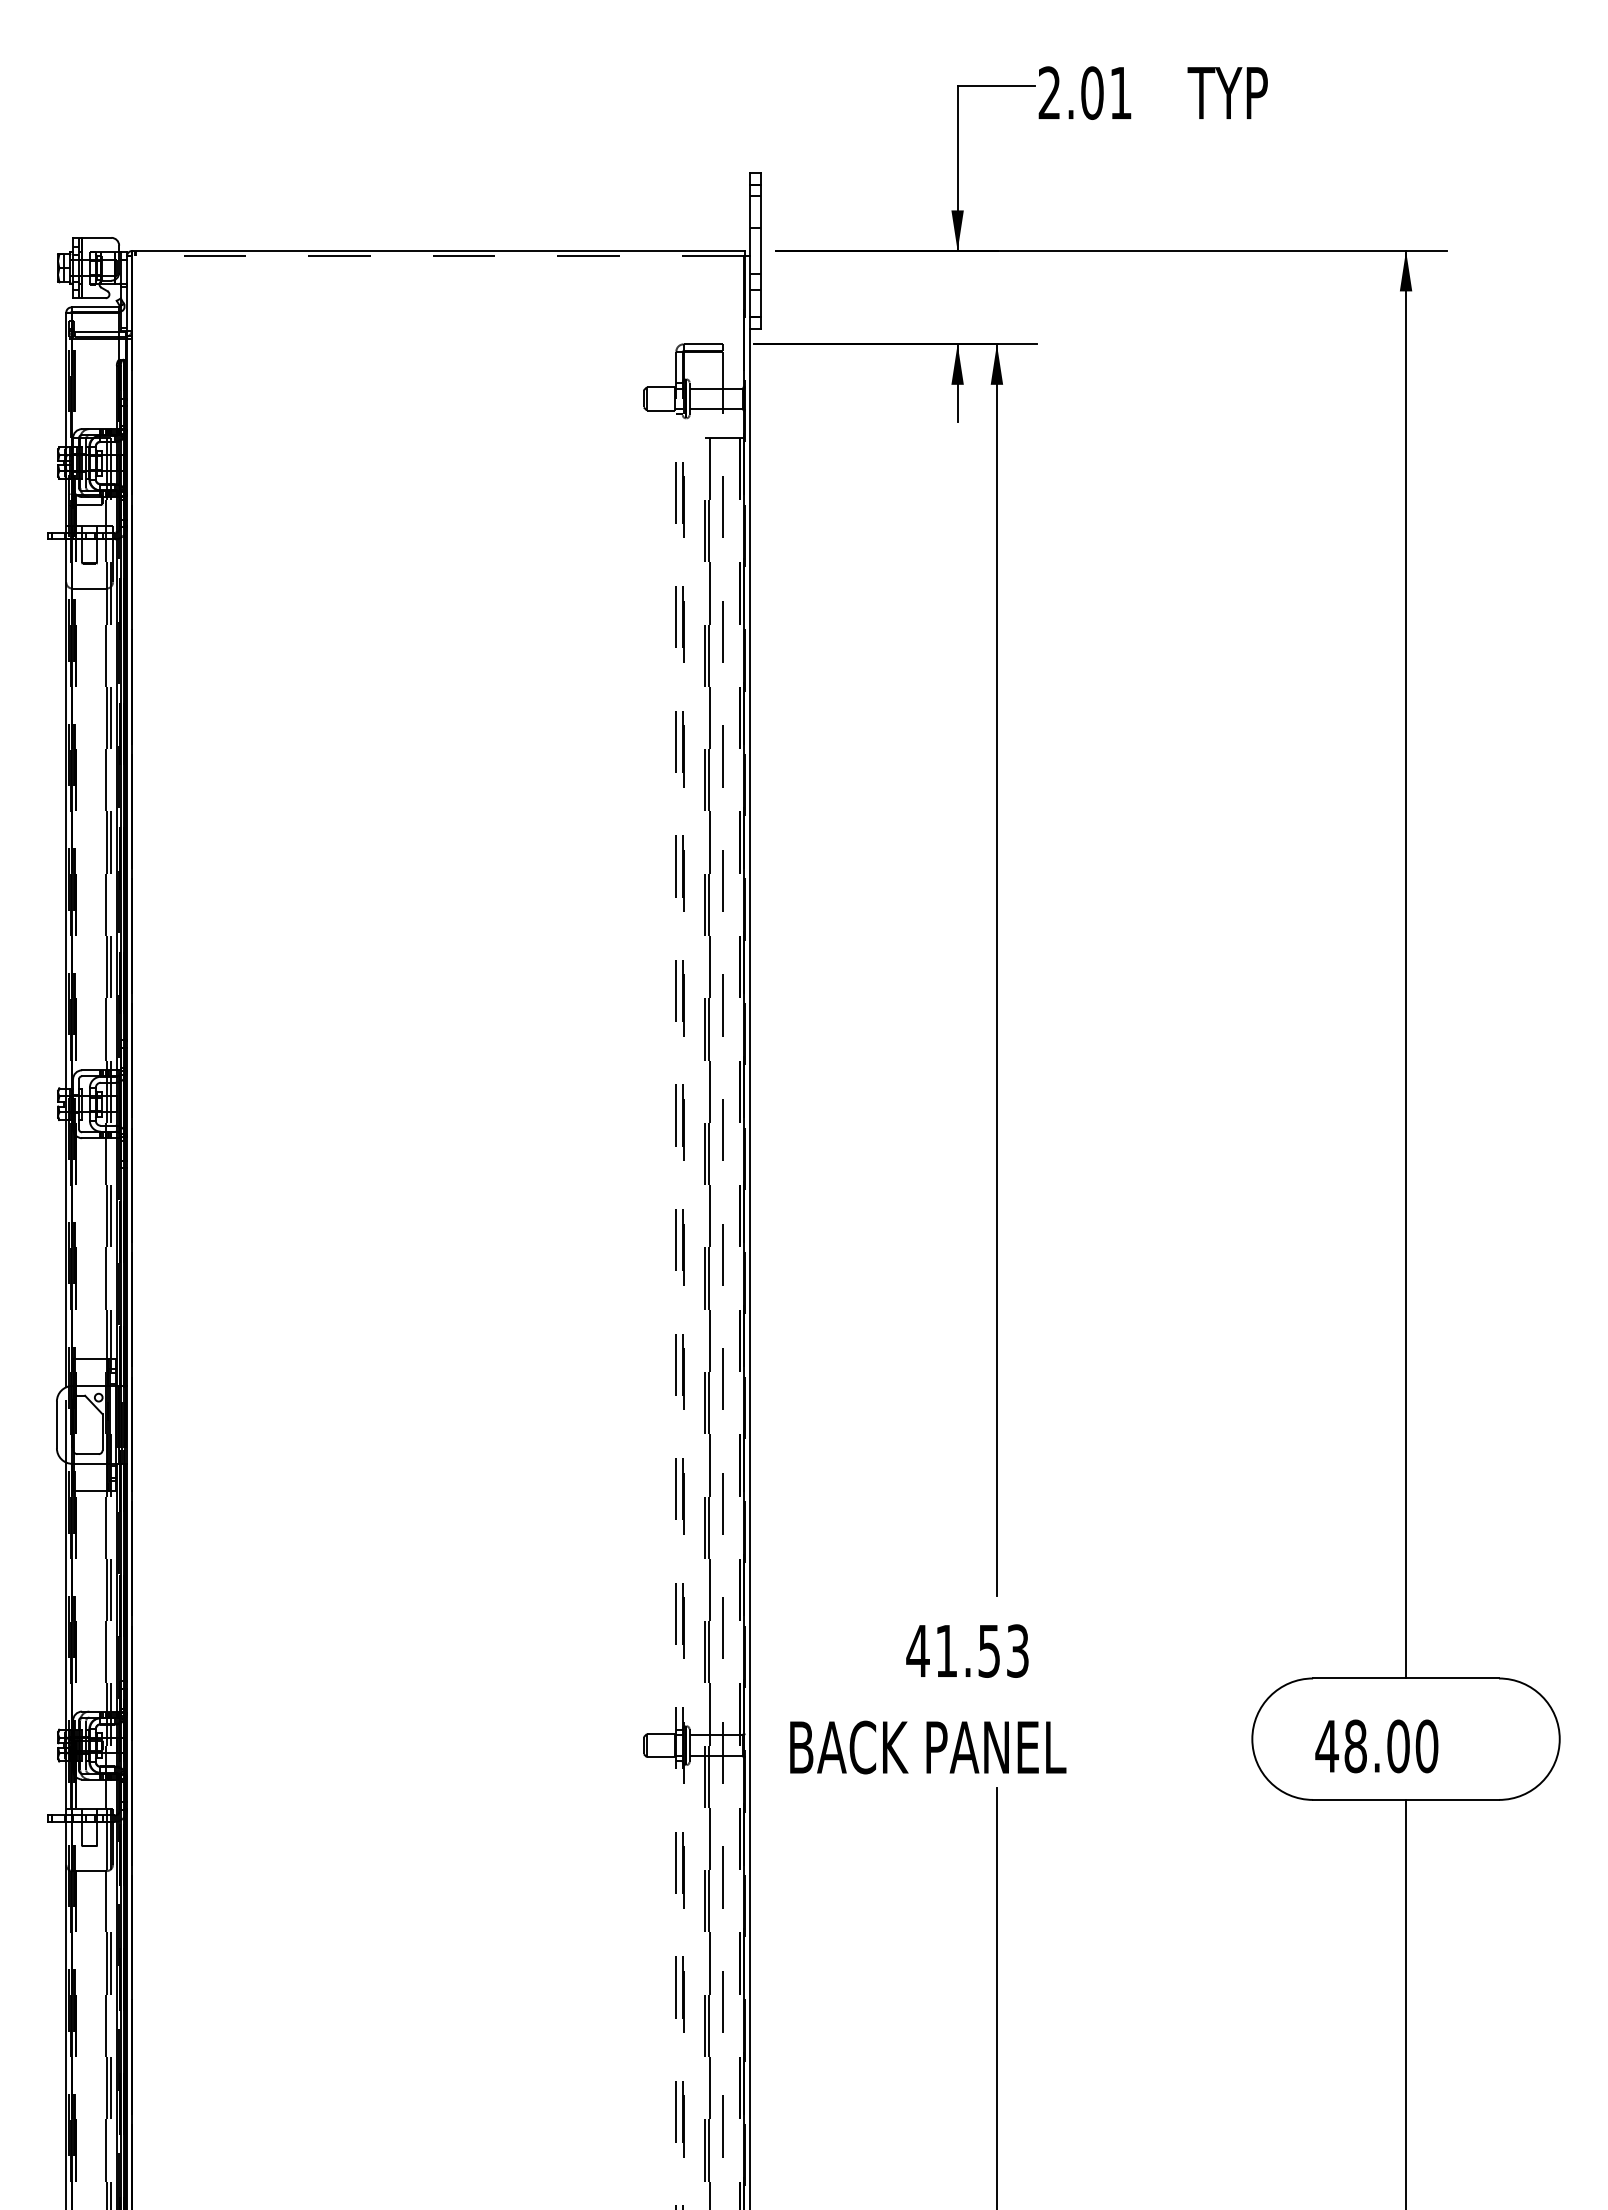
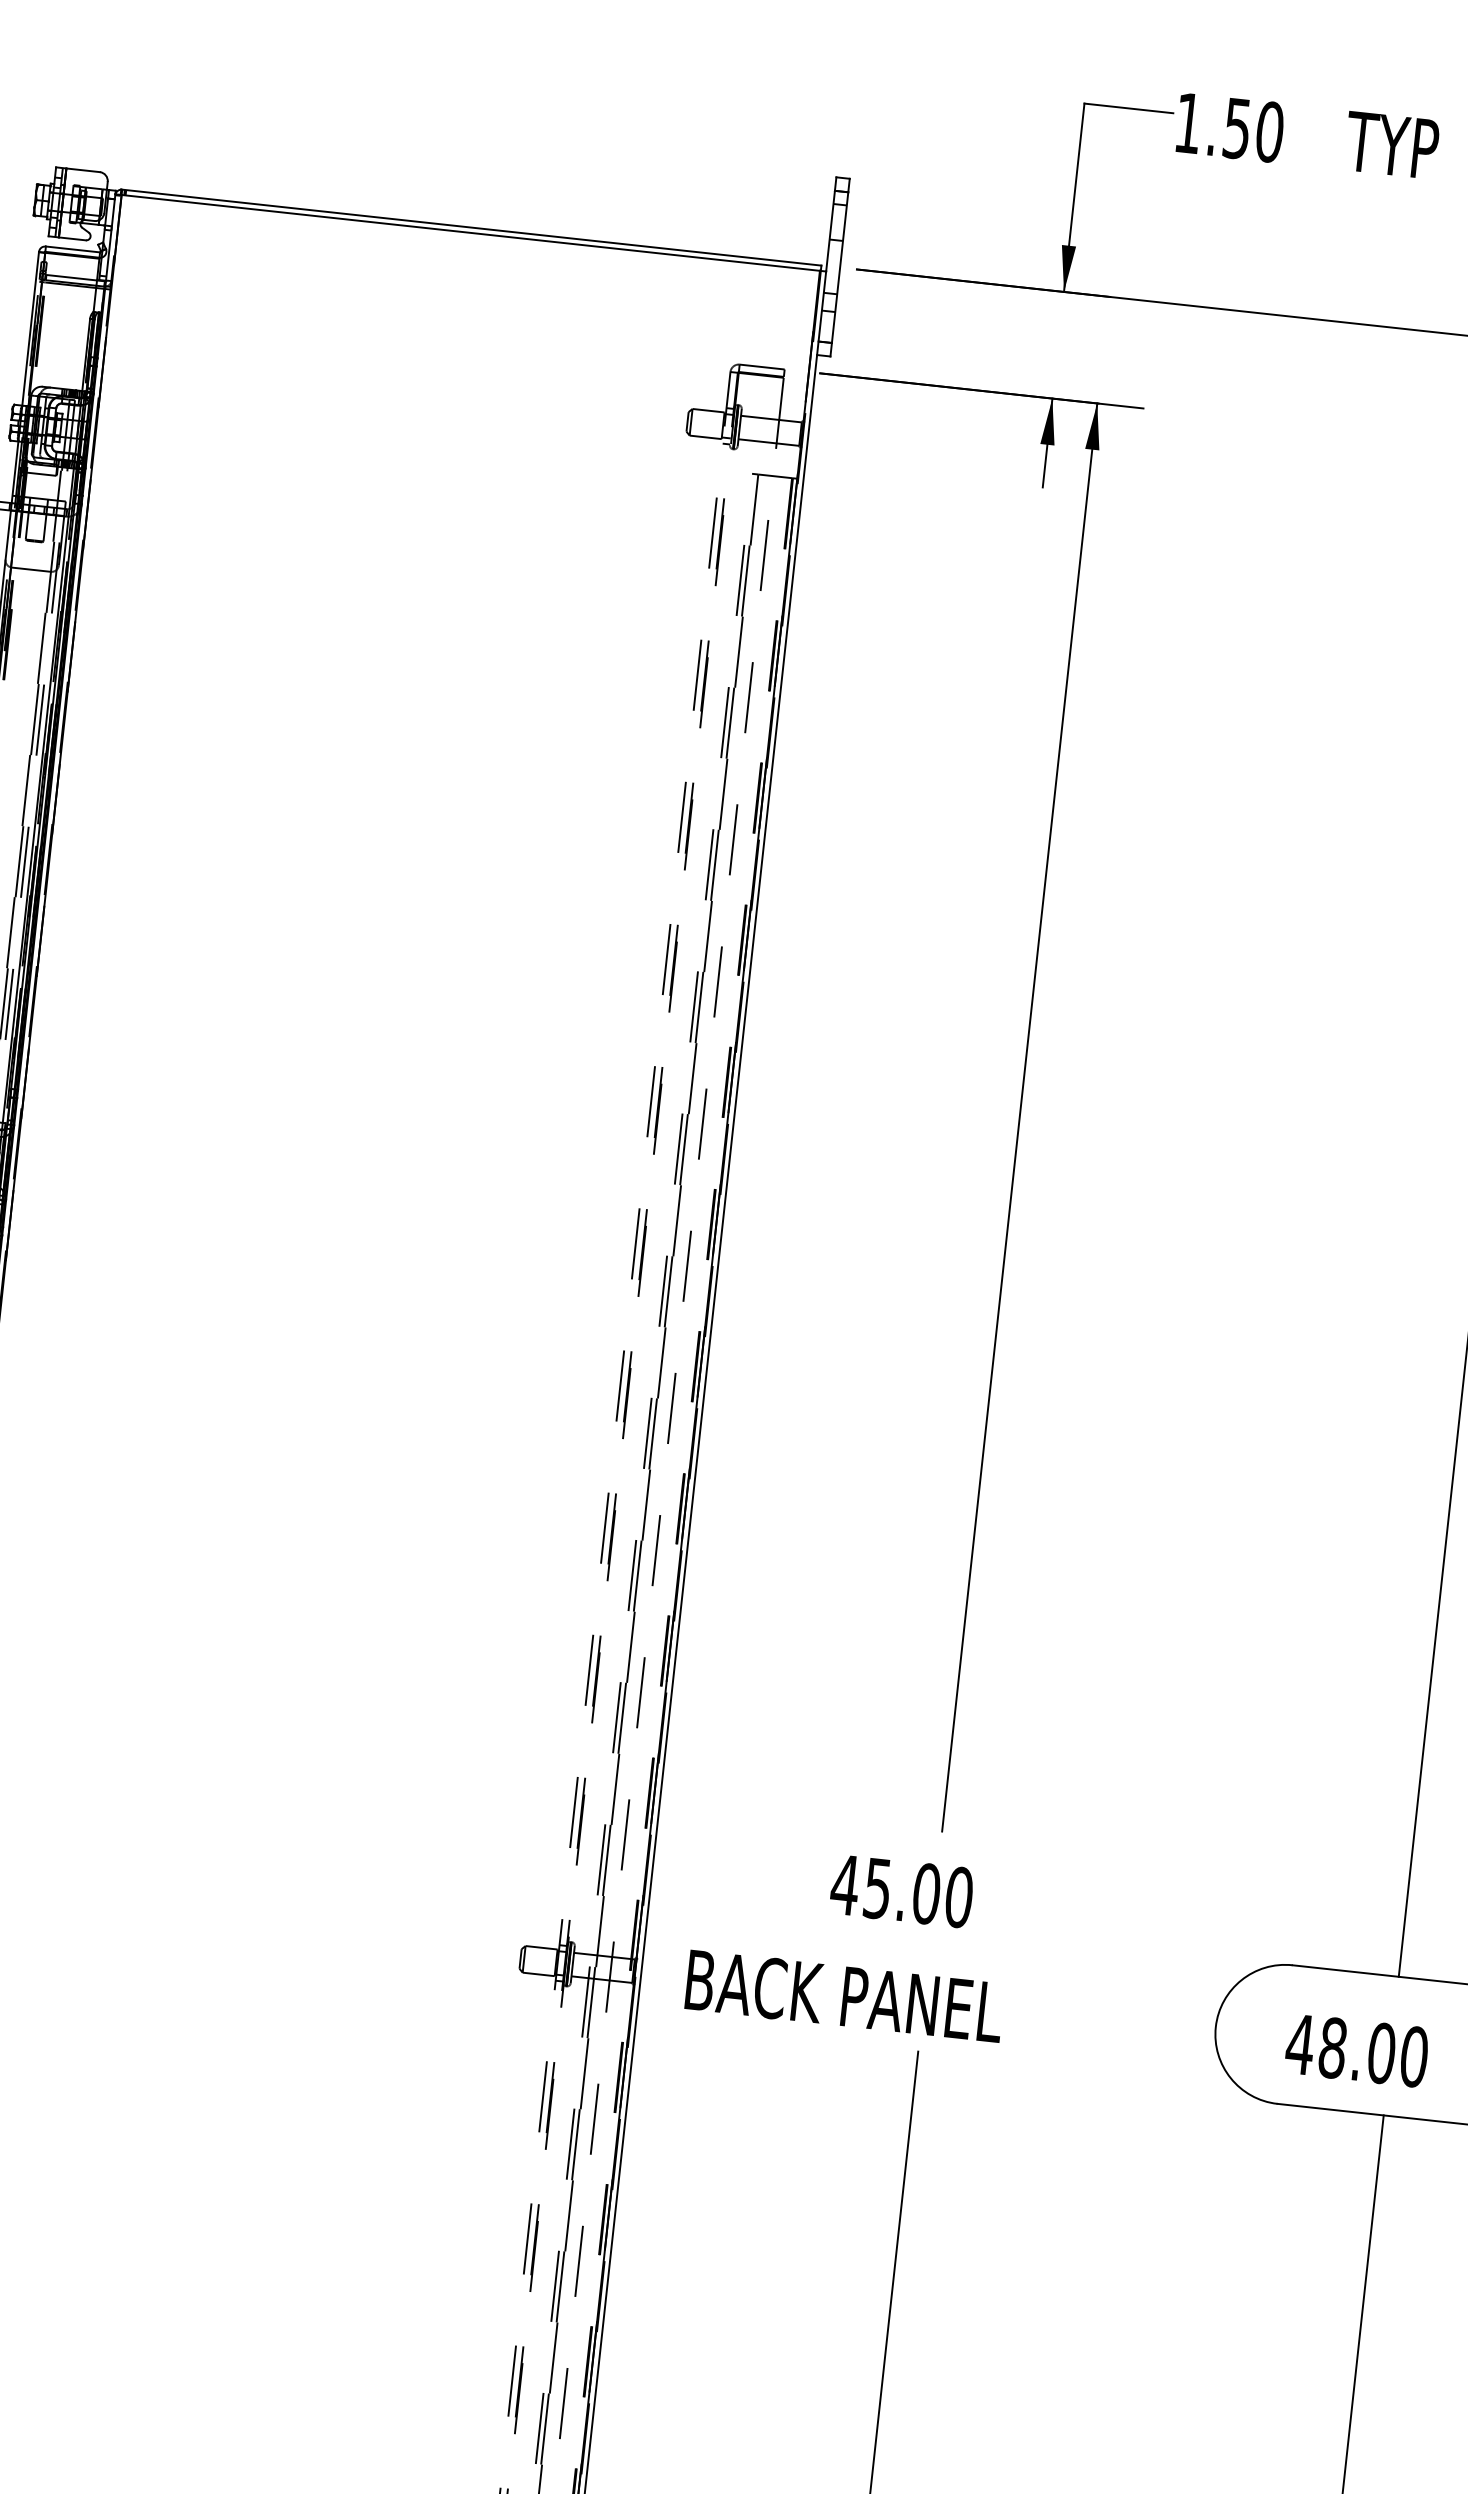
text: (1085, 92) -> (1229, 127), 2.01 -> 1.50
line: (438, 255) -> (470, 232), dashed -> solid
text: (982, 1650) -> (918, 1892), 41.53 -> 45.00

